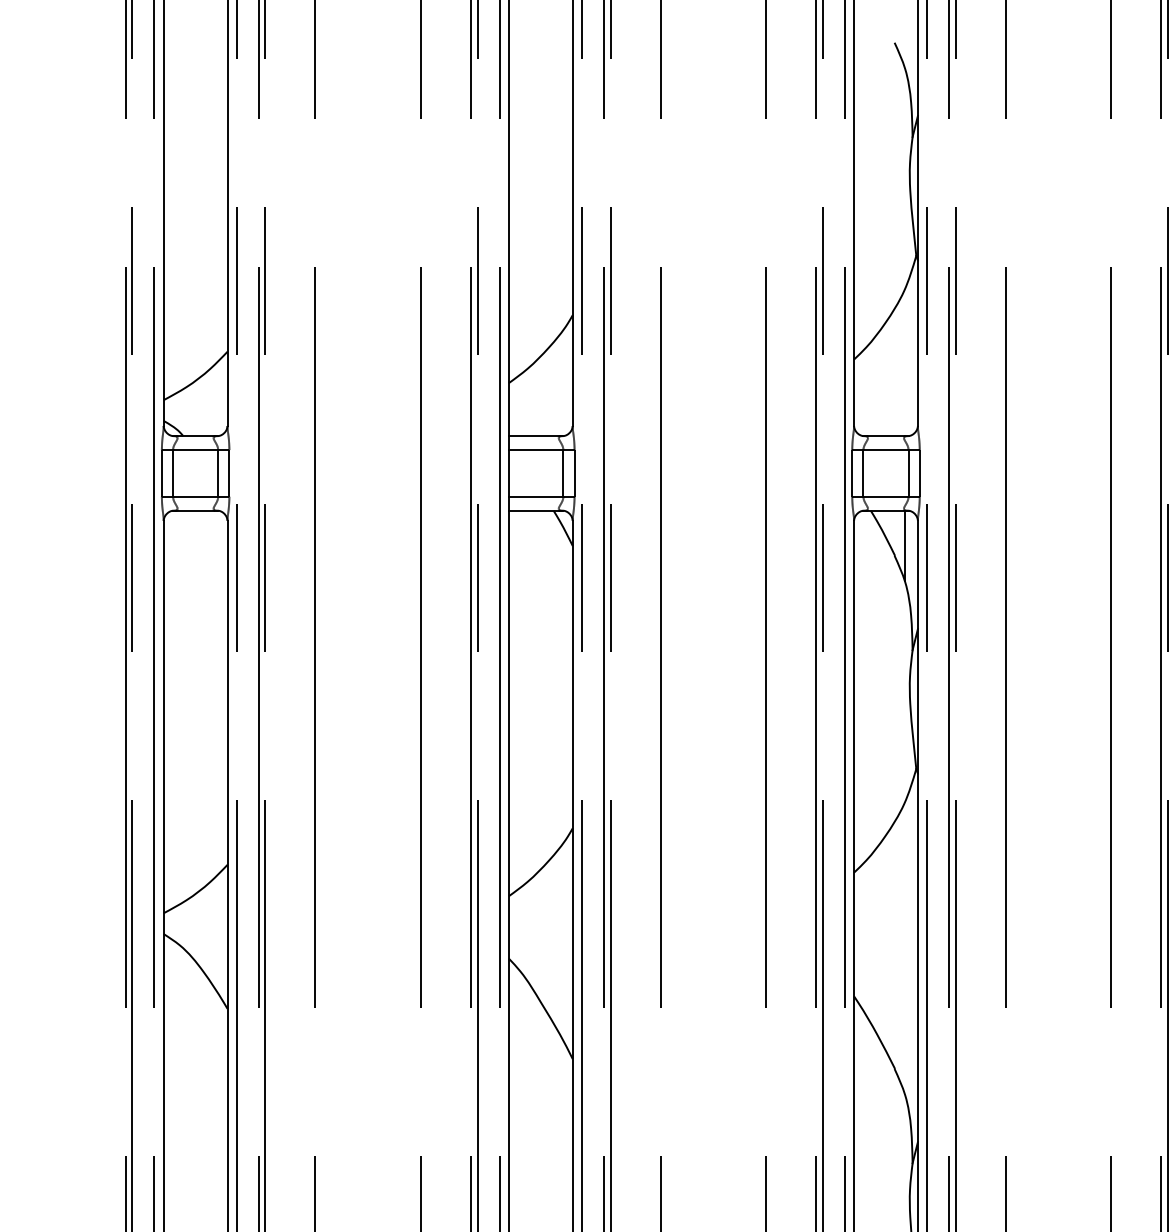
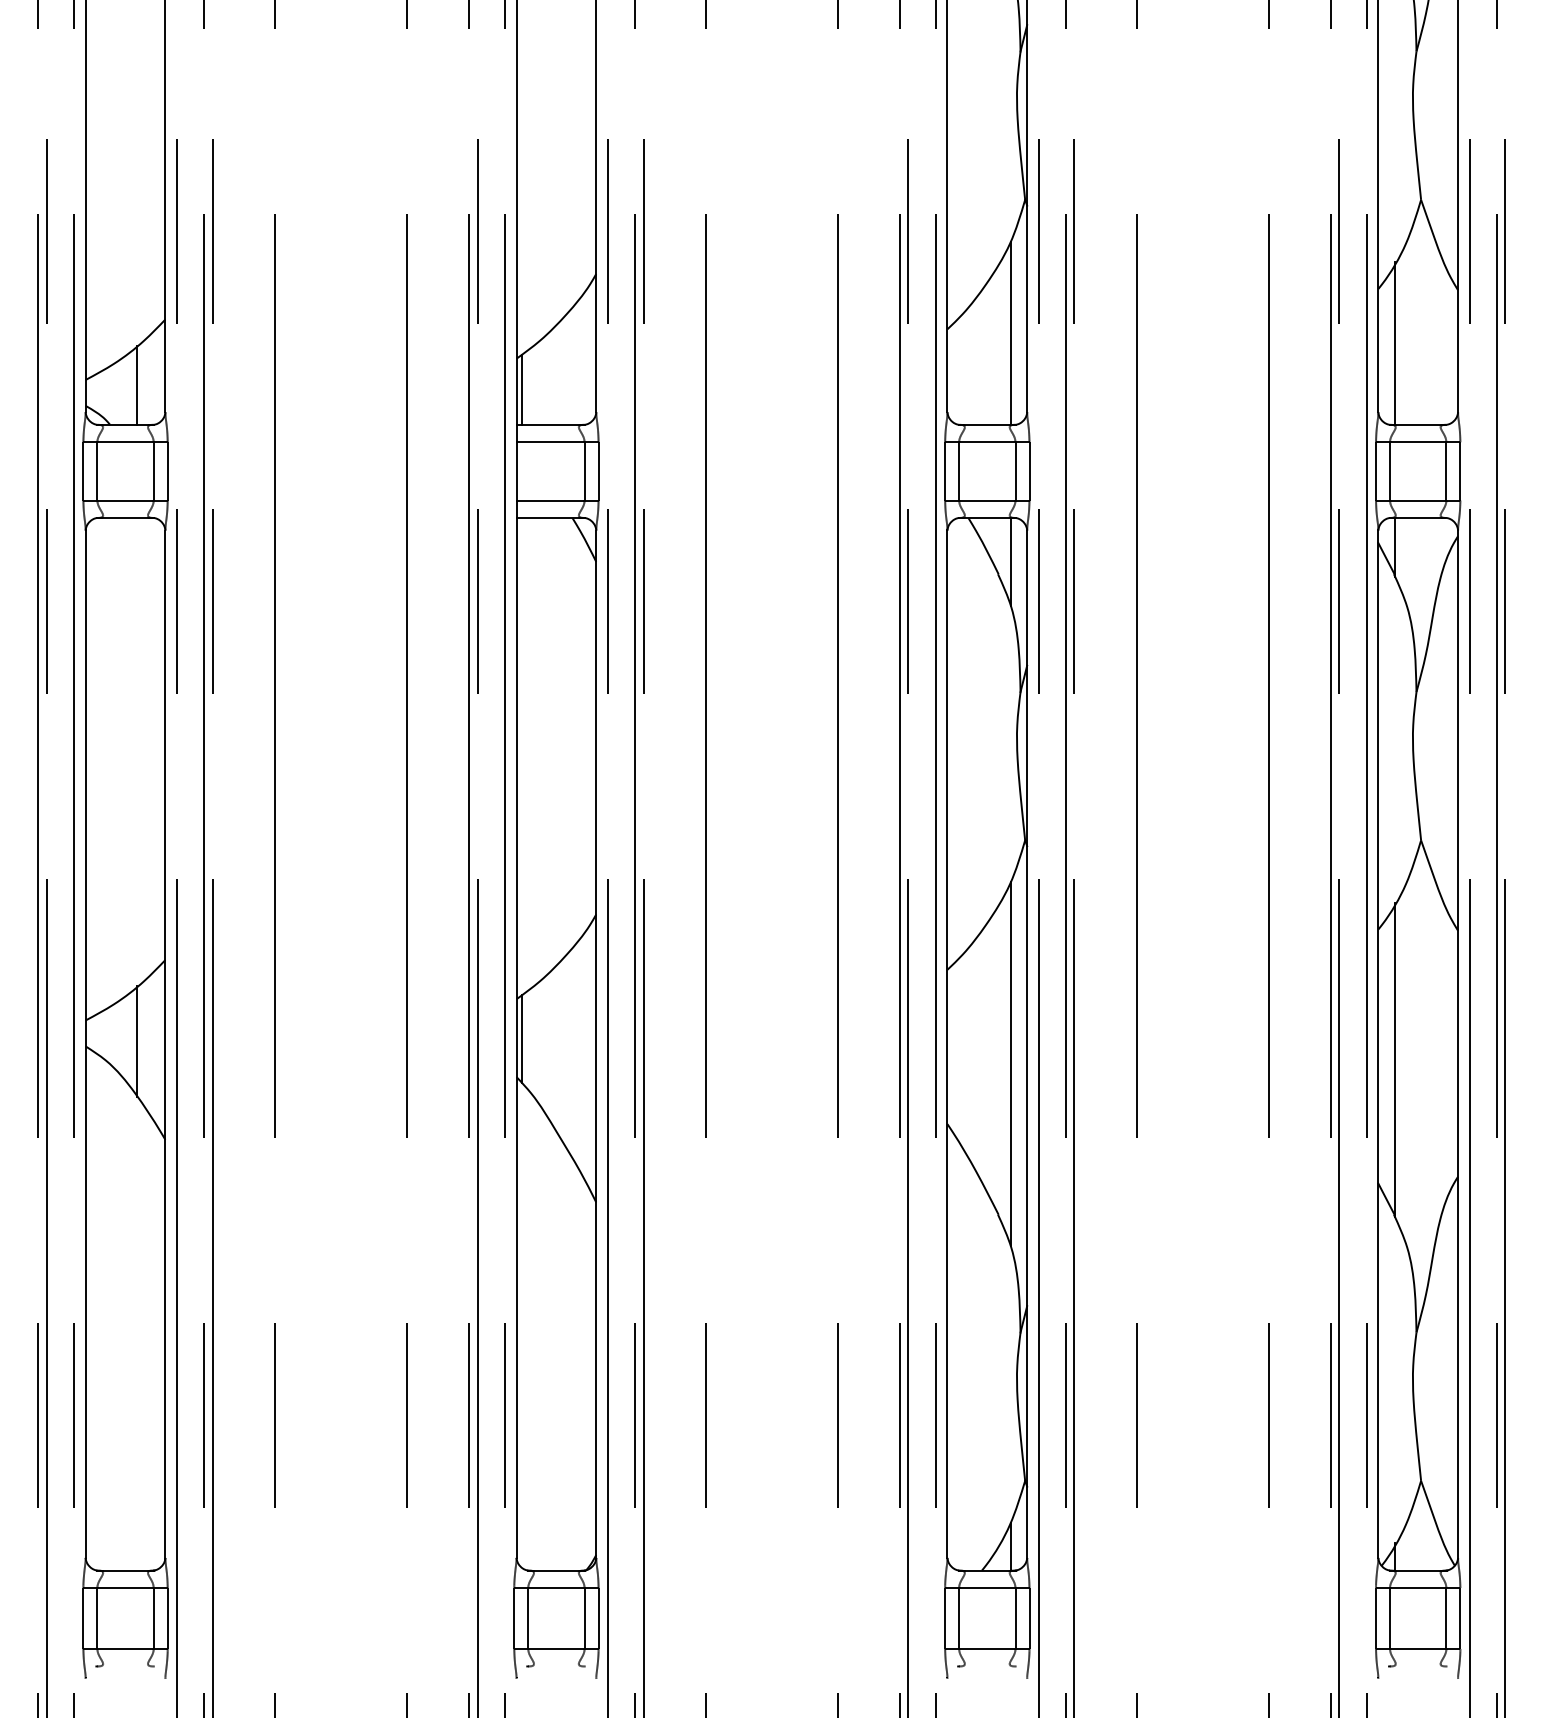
line: (904, 362) -> (1010, 332), added
line: (205, 403) -> (137, 384), added
line: (512, 407) -> (521, 389), added
line: (512, 927) -> (521, 1038), added
line: (205, 930) -> (137, 1041), added
line: (904, 948) -> (1010, 1064), added

